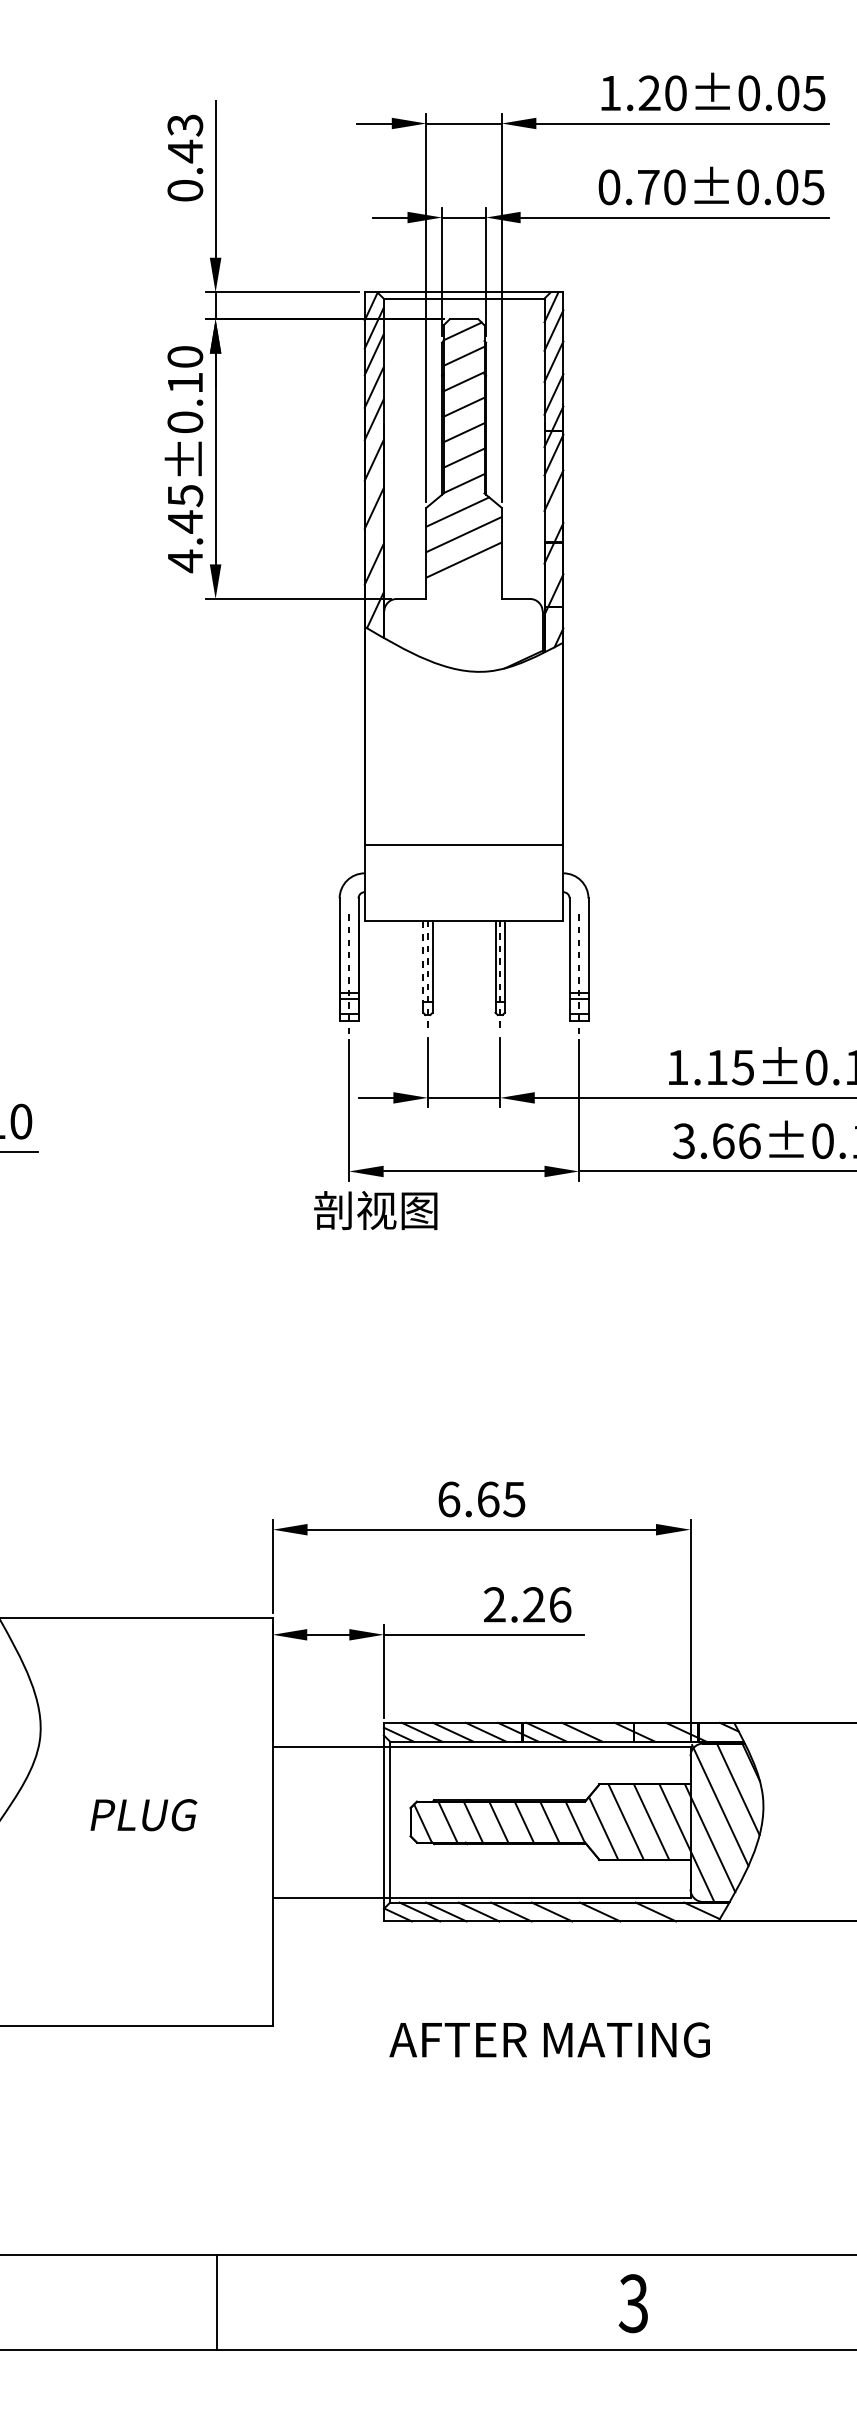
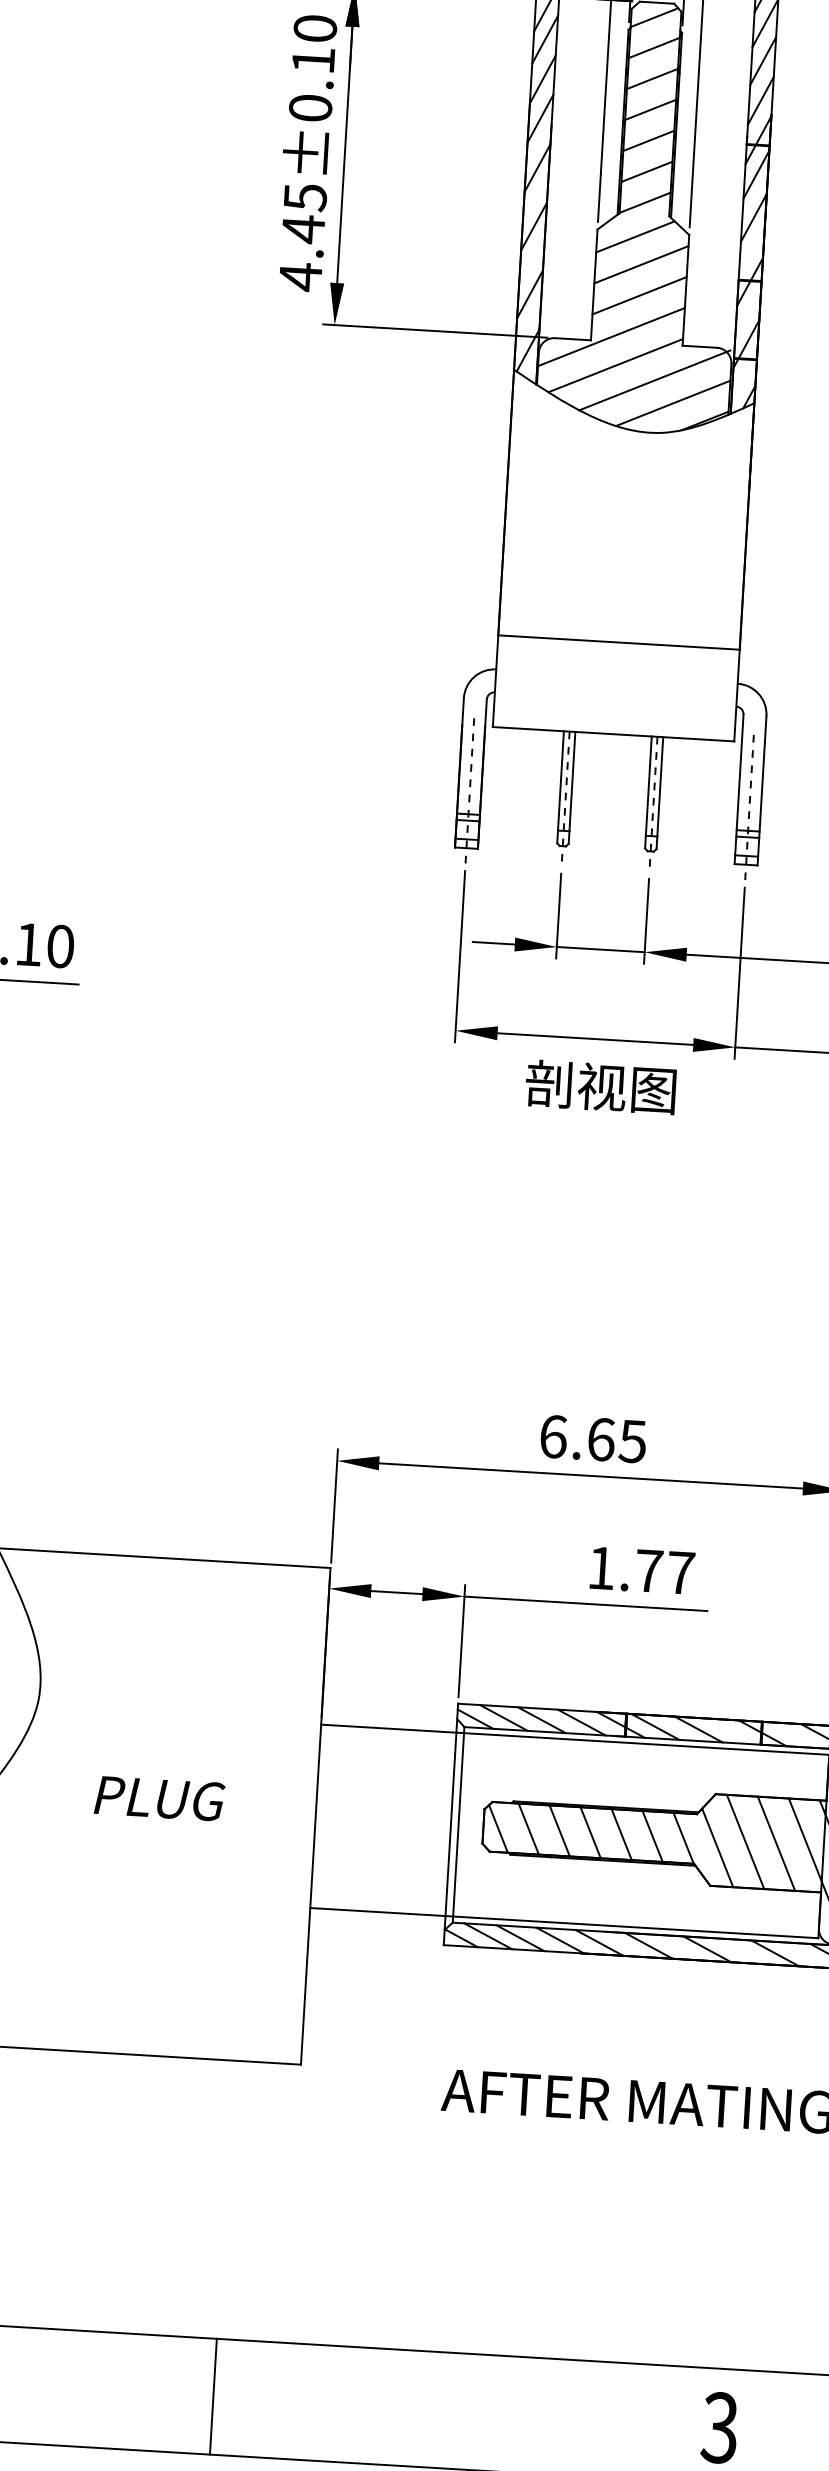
line: (442, 594) -> (610, 336), added
line: (447, 618) -> (615, 365), added
line: (480, 628) -> (654, 380), added
line: (496, 646) -> (672, 403), added
line: (423, 961) -> (561, 780), dashed -> solid
text: (375, 1210) -> (600, 1087), moved
text: (527, 1604) -> (641, 1570), 2.26 -> 1.77

